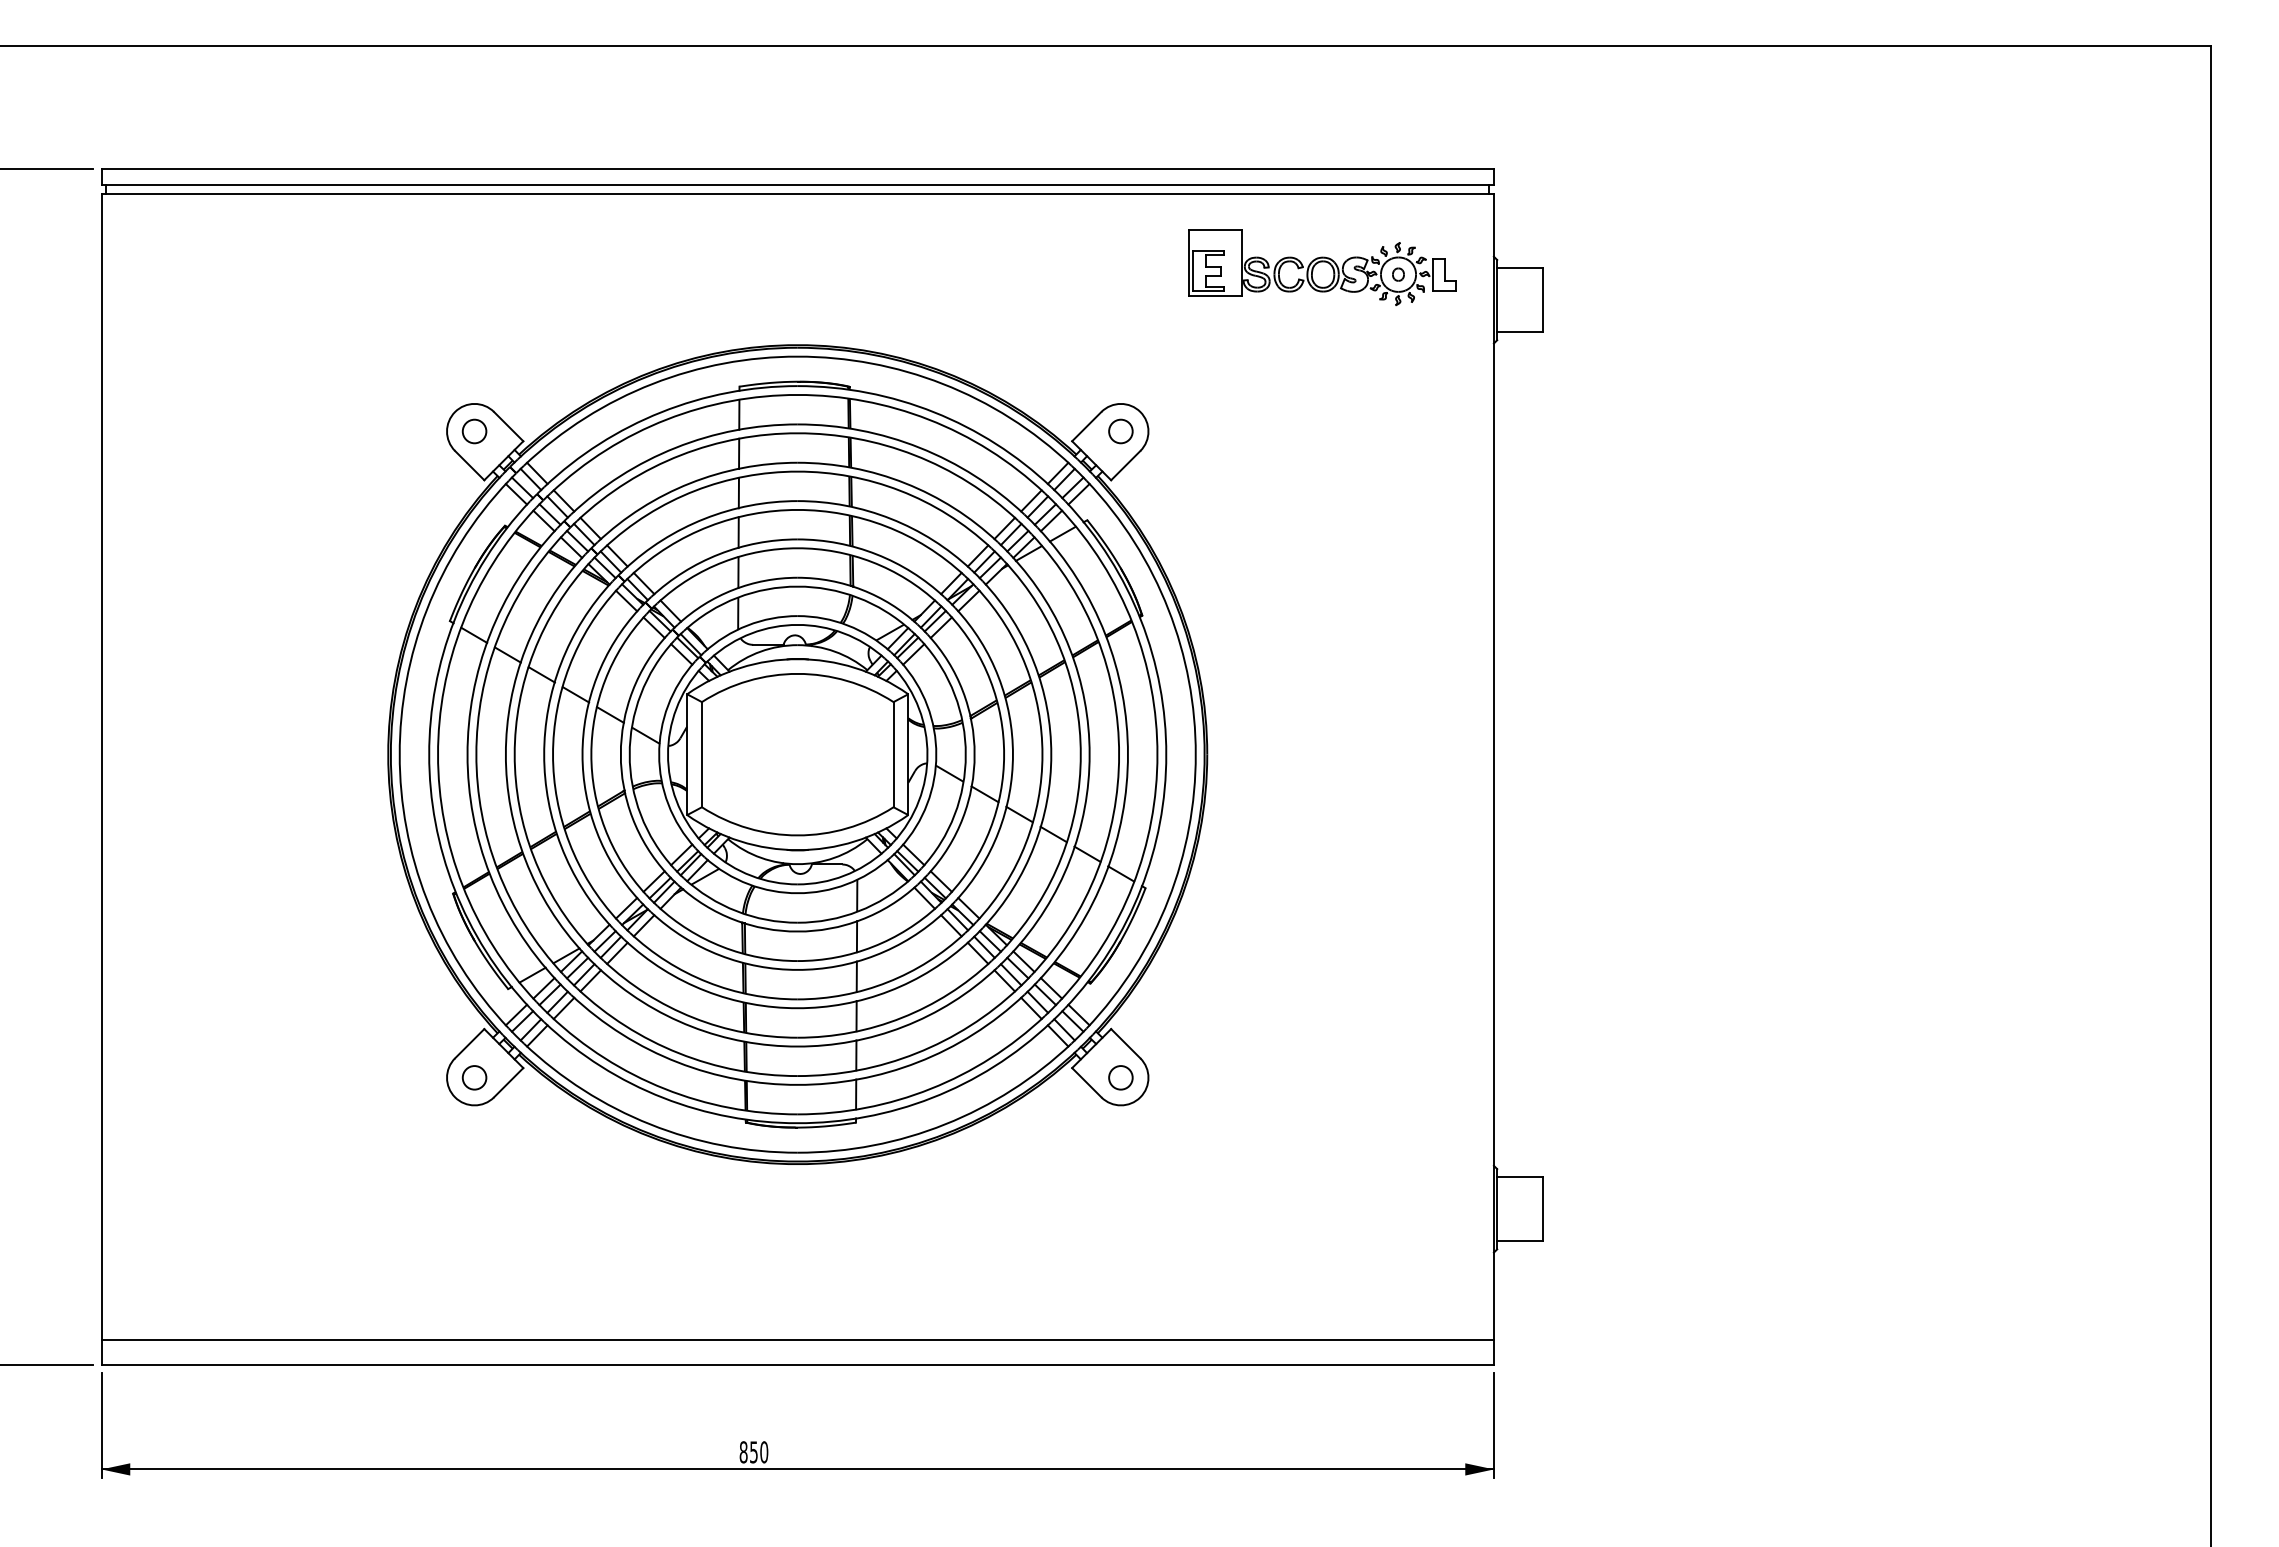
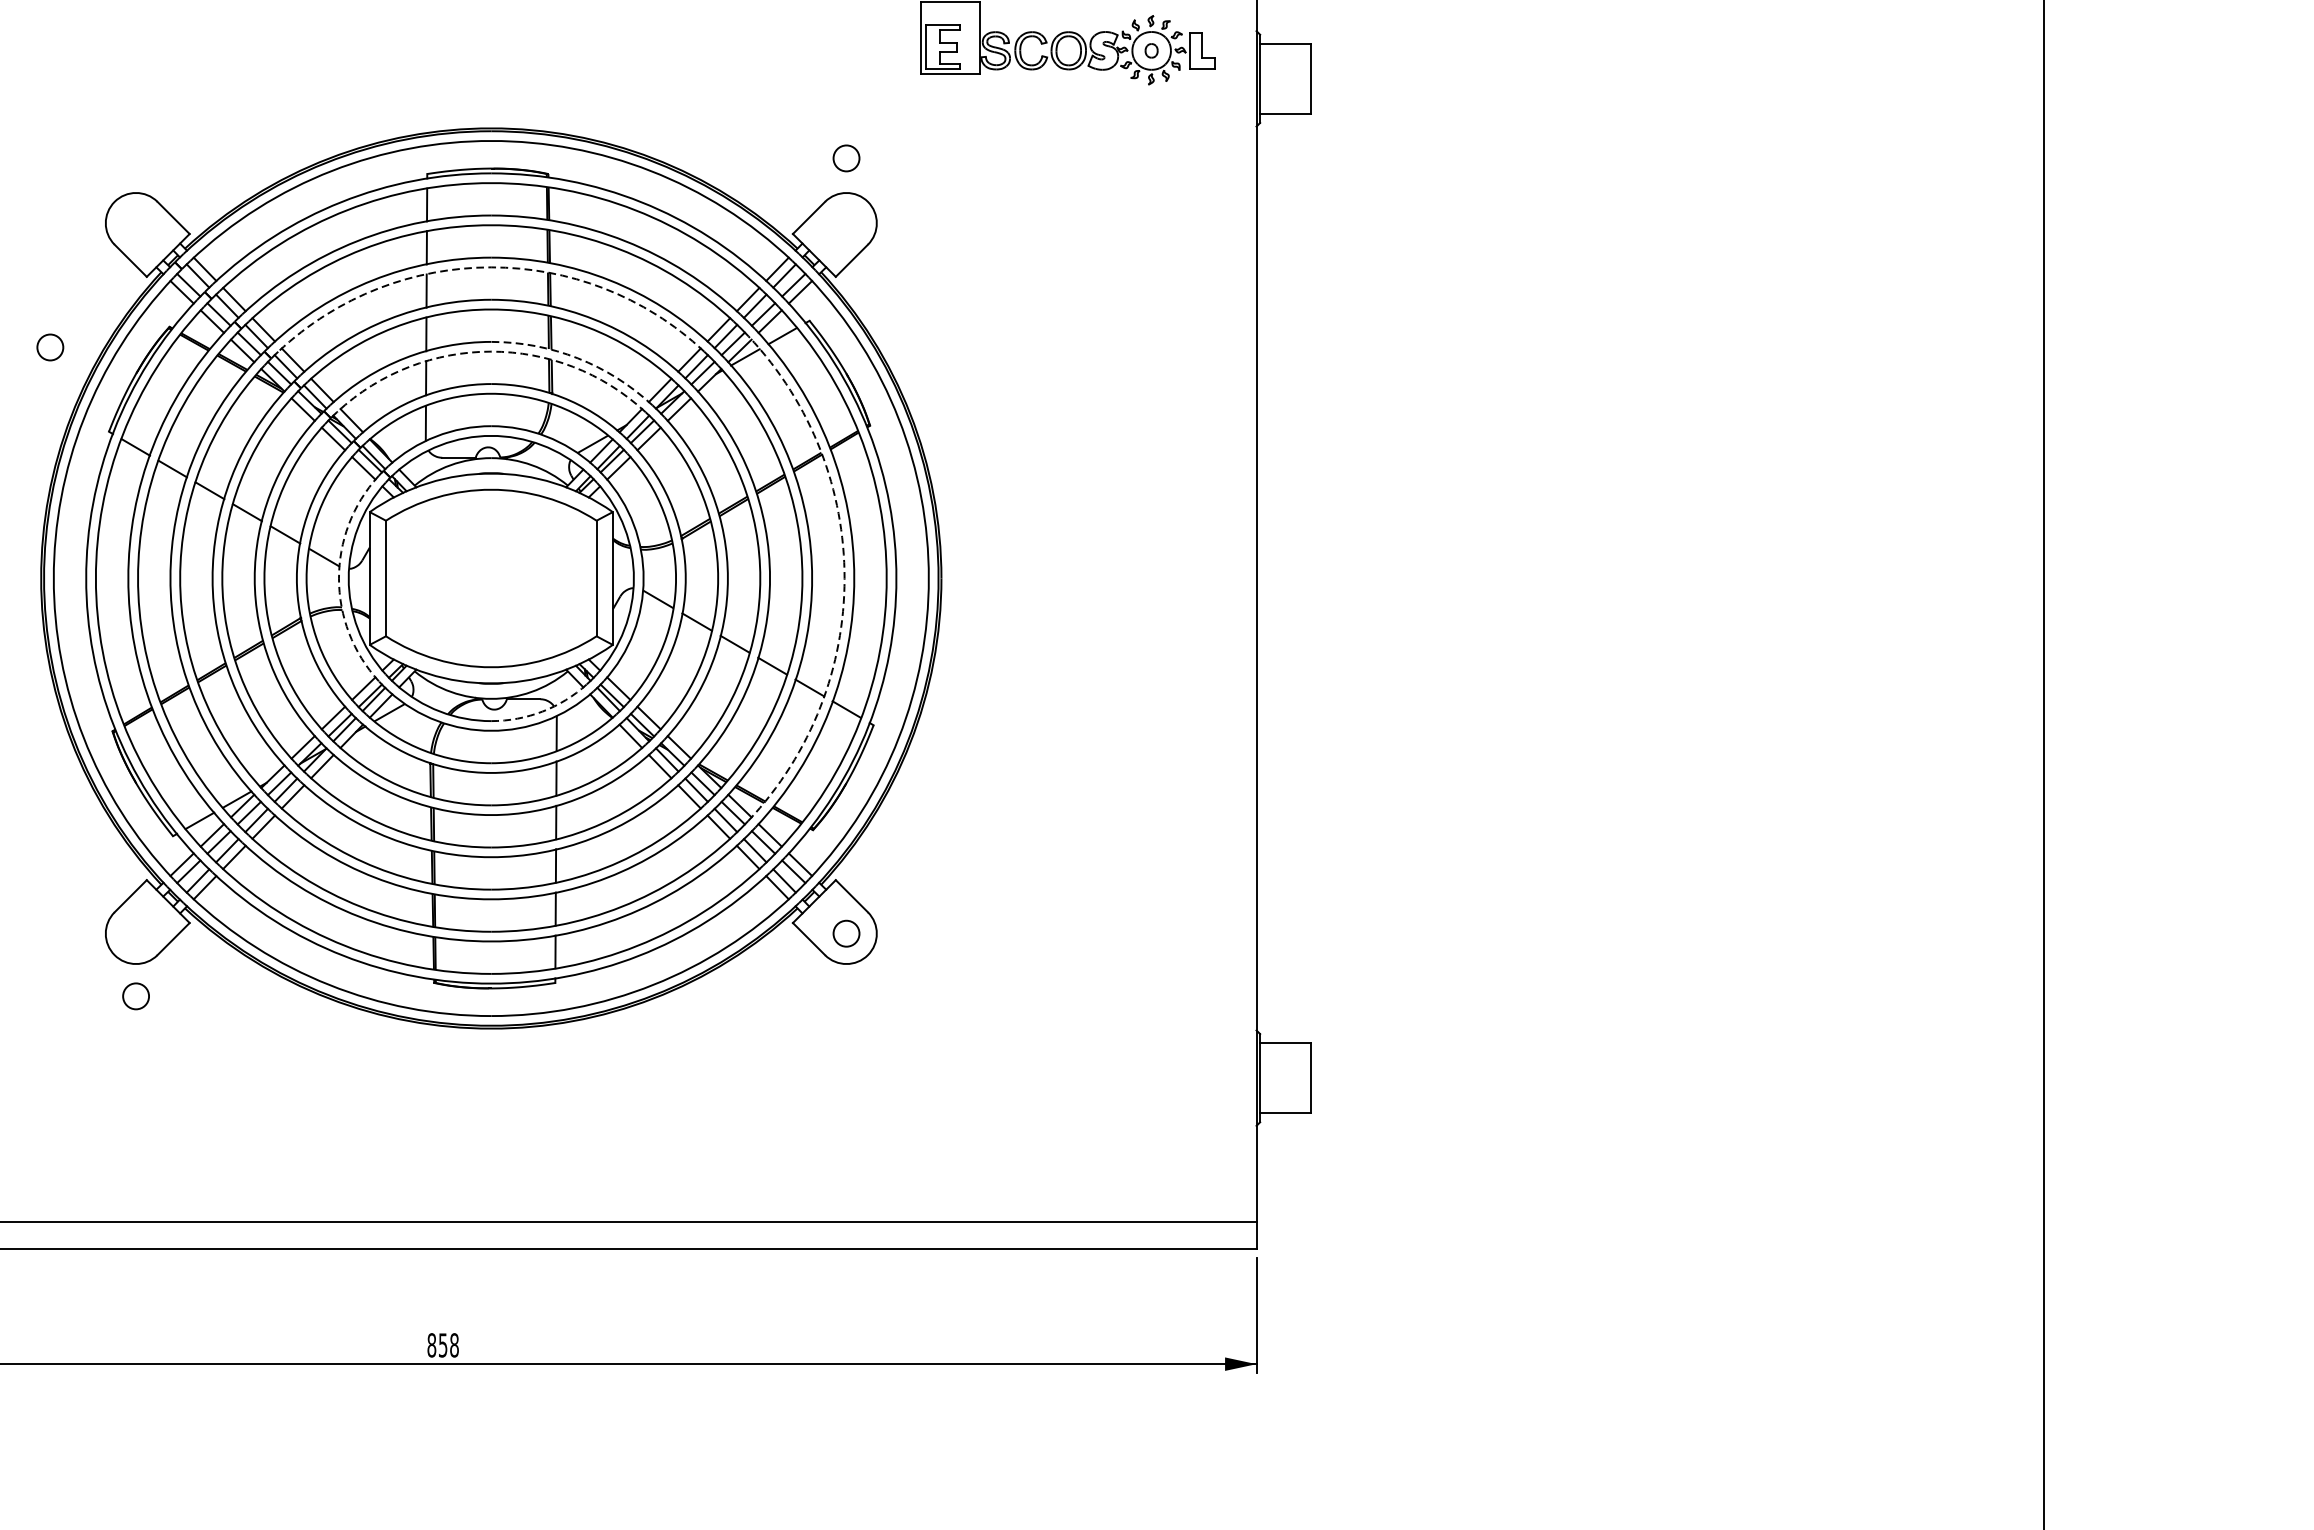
circle: (474, 431) -> (50, 347), moved
circle: (1120, 431) -> (846, 158), moved
arc: (797, 471) -> (491, 267), solid -> dashed
arc: (797, 548) -> (491, 351), solid -> dashed
arc: (876, 554) -> (577, 358), solid -> dashed
arc: (1119, 754) -> (844, 578), solid -> dashed
arc: (659, 755) -> (339, 579), solid -> dashed
arc: (844, 875) -> (542, 711), solid -> dashed
circle: (474, 1077) -> (135, 996), moved
text: (764, 1452) -> (454, 1345), 850 -> 858

